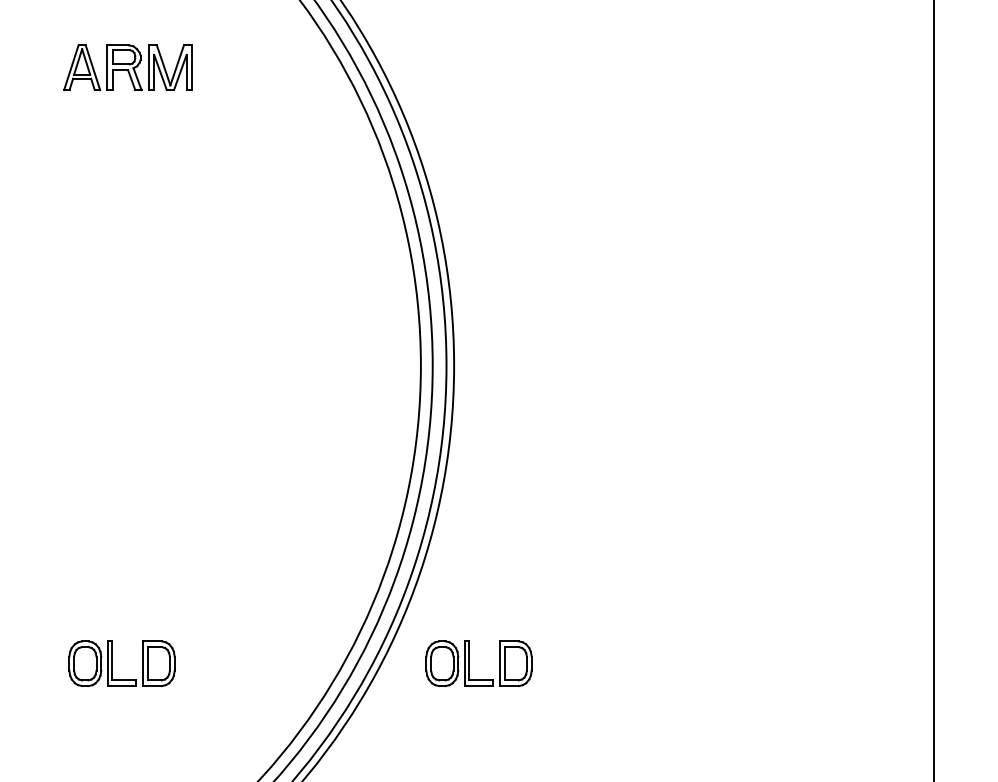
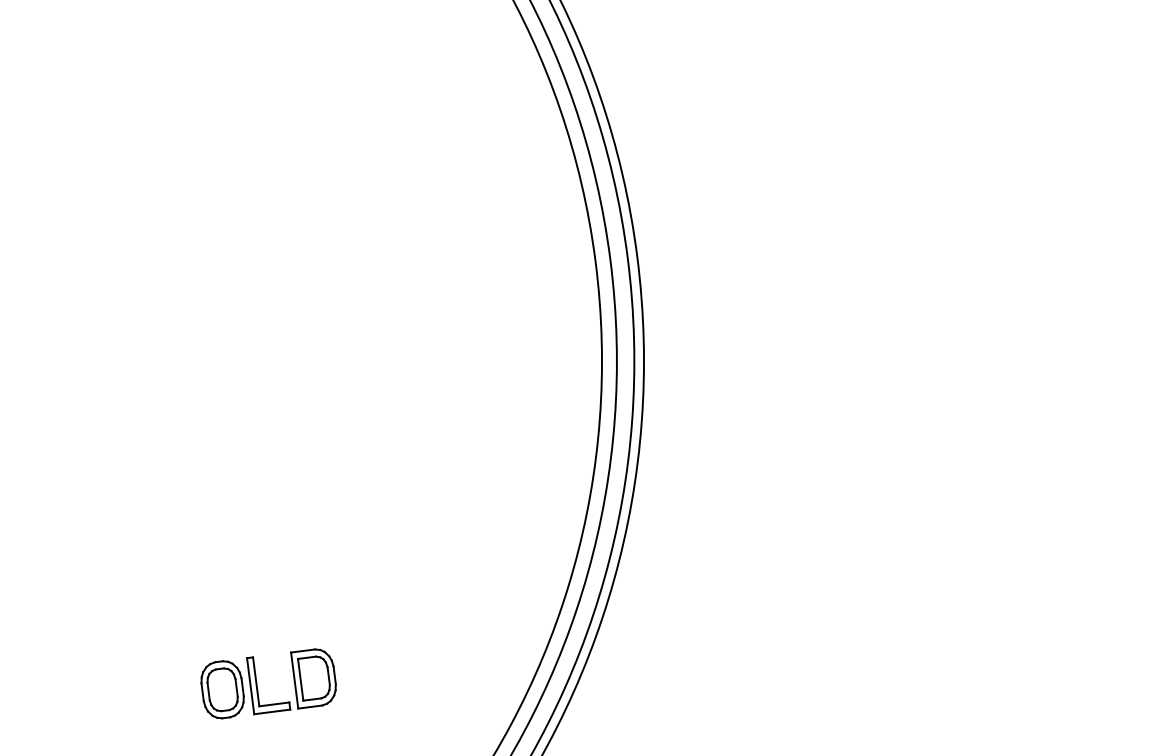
part: (469, 663) -> (704, 627), removed

